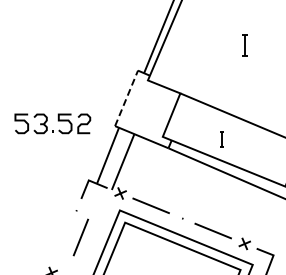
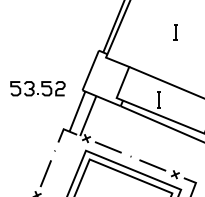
line: (126, 97) -> (90, 69), dashed -> solid
part: (221, 139) -> (158, 99), size x1.43
line: (80, 237) -> (45, 173), moved

